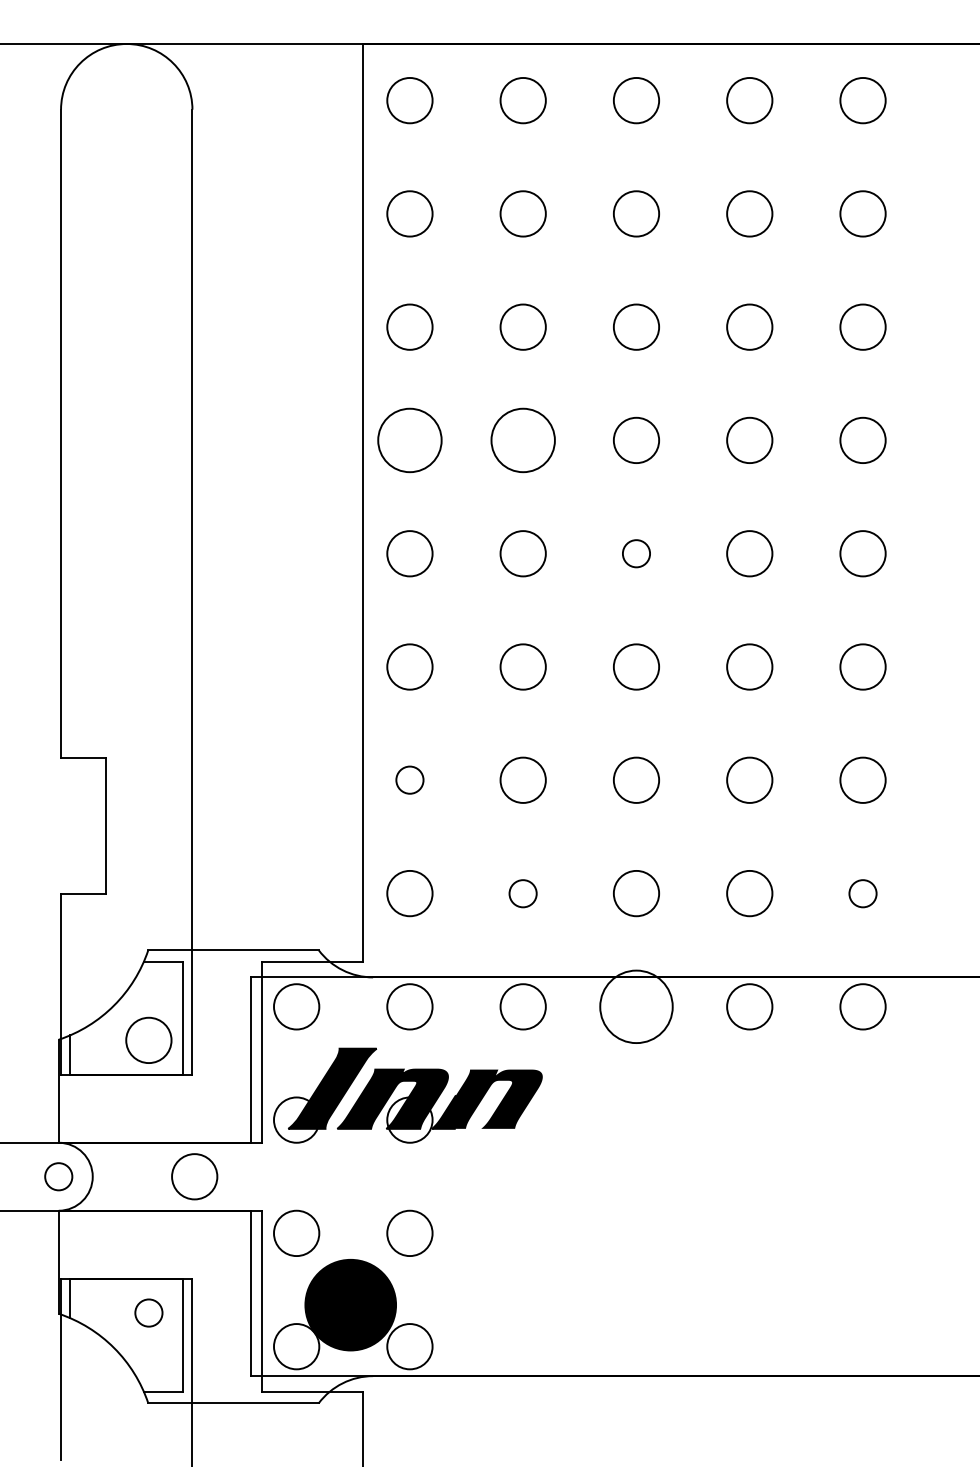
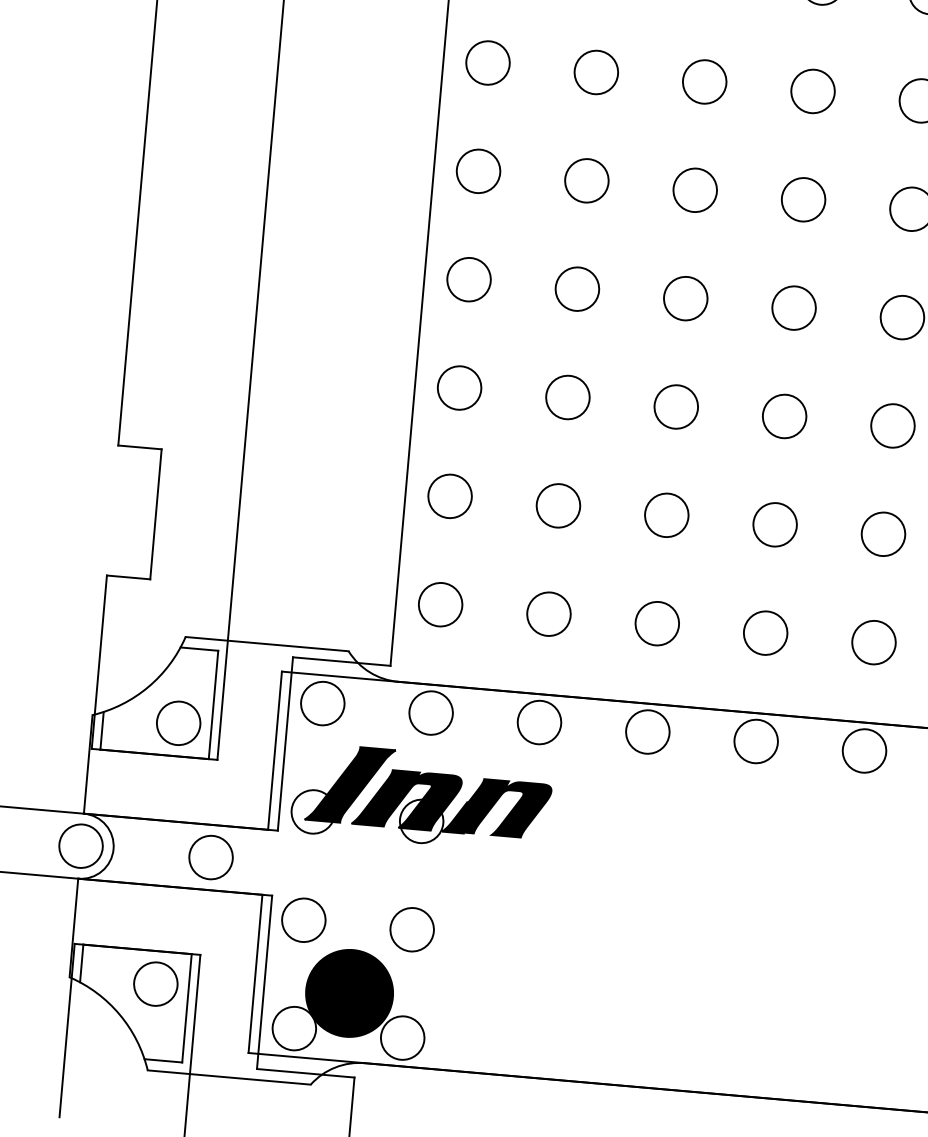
circle: (409, 440) -> (478, 171), size x0.71
circle: (522, 440) -> (586, 180), size x0.71
circle: (636, 553) -> (685, 298), size x1.67
circle: (409, 779) -> (449, 495), size x1.67
circle: (522, 893) -> (548, 614), size x1.67
circle: (862, 893) -> (873, 642), size x1.67
circle: (636, 1006) -> (647, 731), size x0.62
circle: (58, 1176) -> (80, 845), size x1.67
circle: (148, 1312) -> (155, 983), size x1.67

